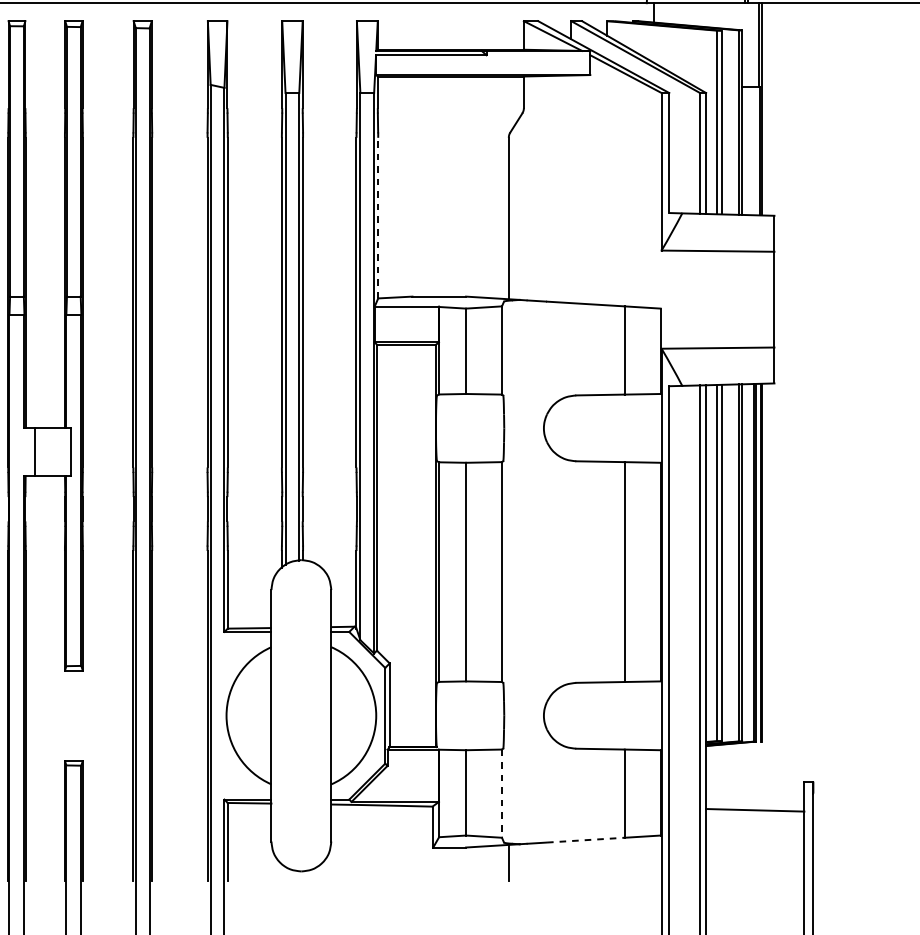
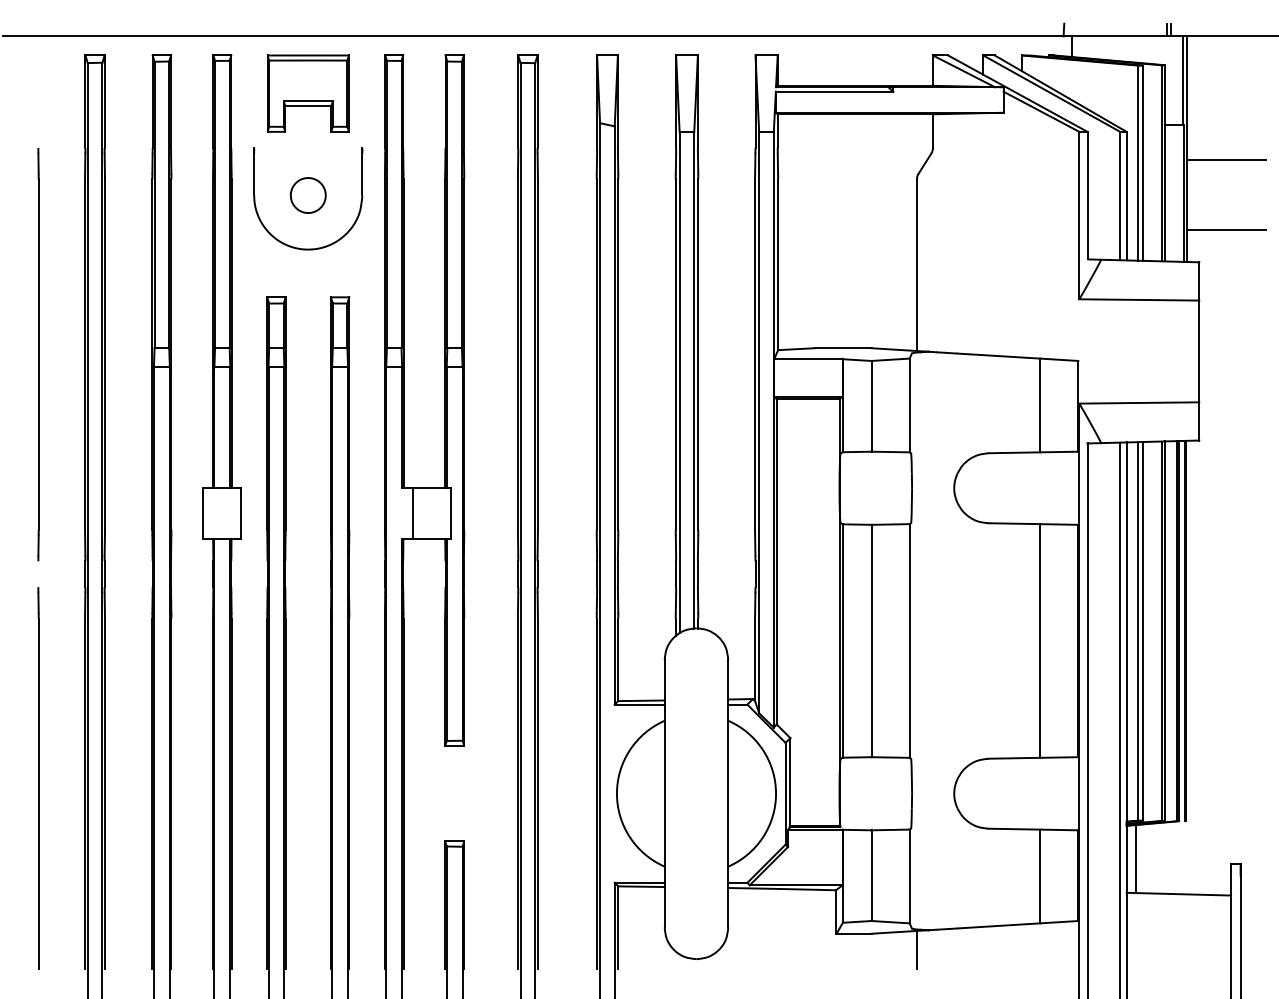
line: (800, 119) -> (1226, 160), added
line: (800, 185) -> (1226, 230), added
line: (378, 217) -> (778, 264), dashed -> solid
line: (714, 777) -> (1135, 859), added
line: (501, 793) -> (909, 876), dashed -> solid
line: (586, 839) -> (999, 925), dashed -> solid

